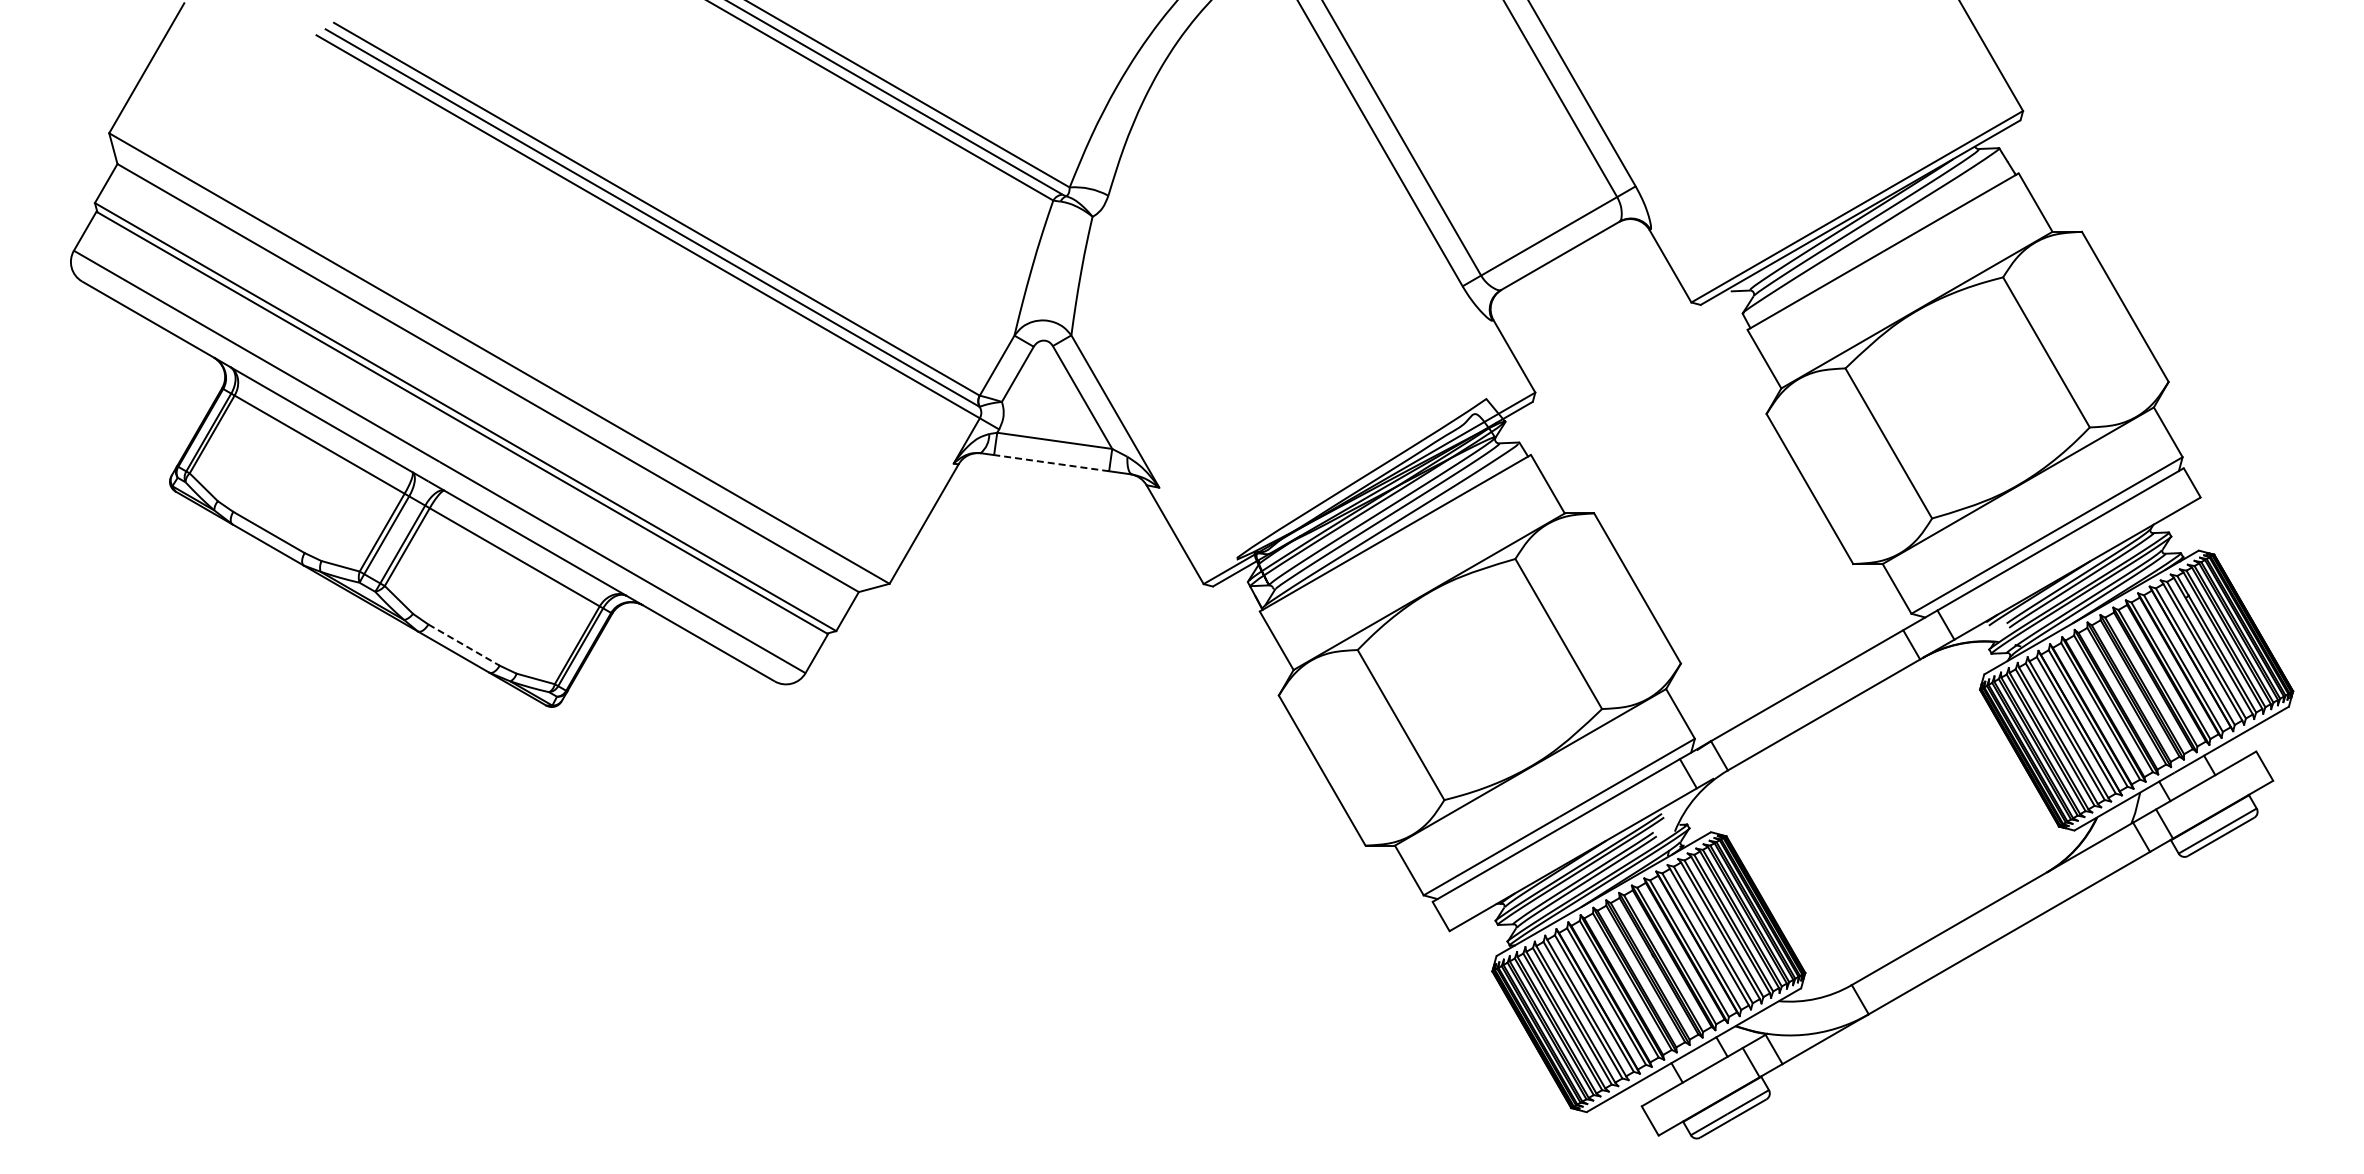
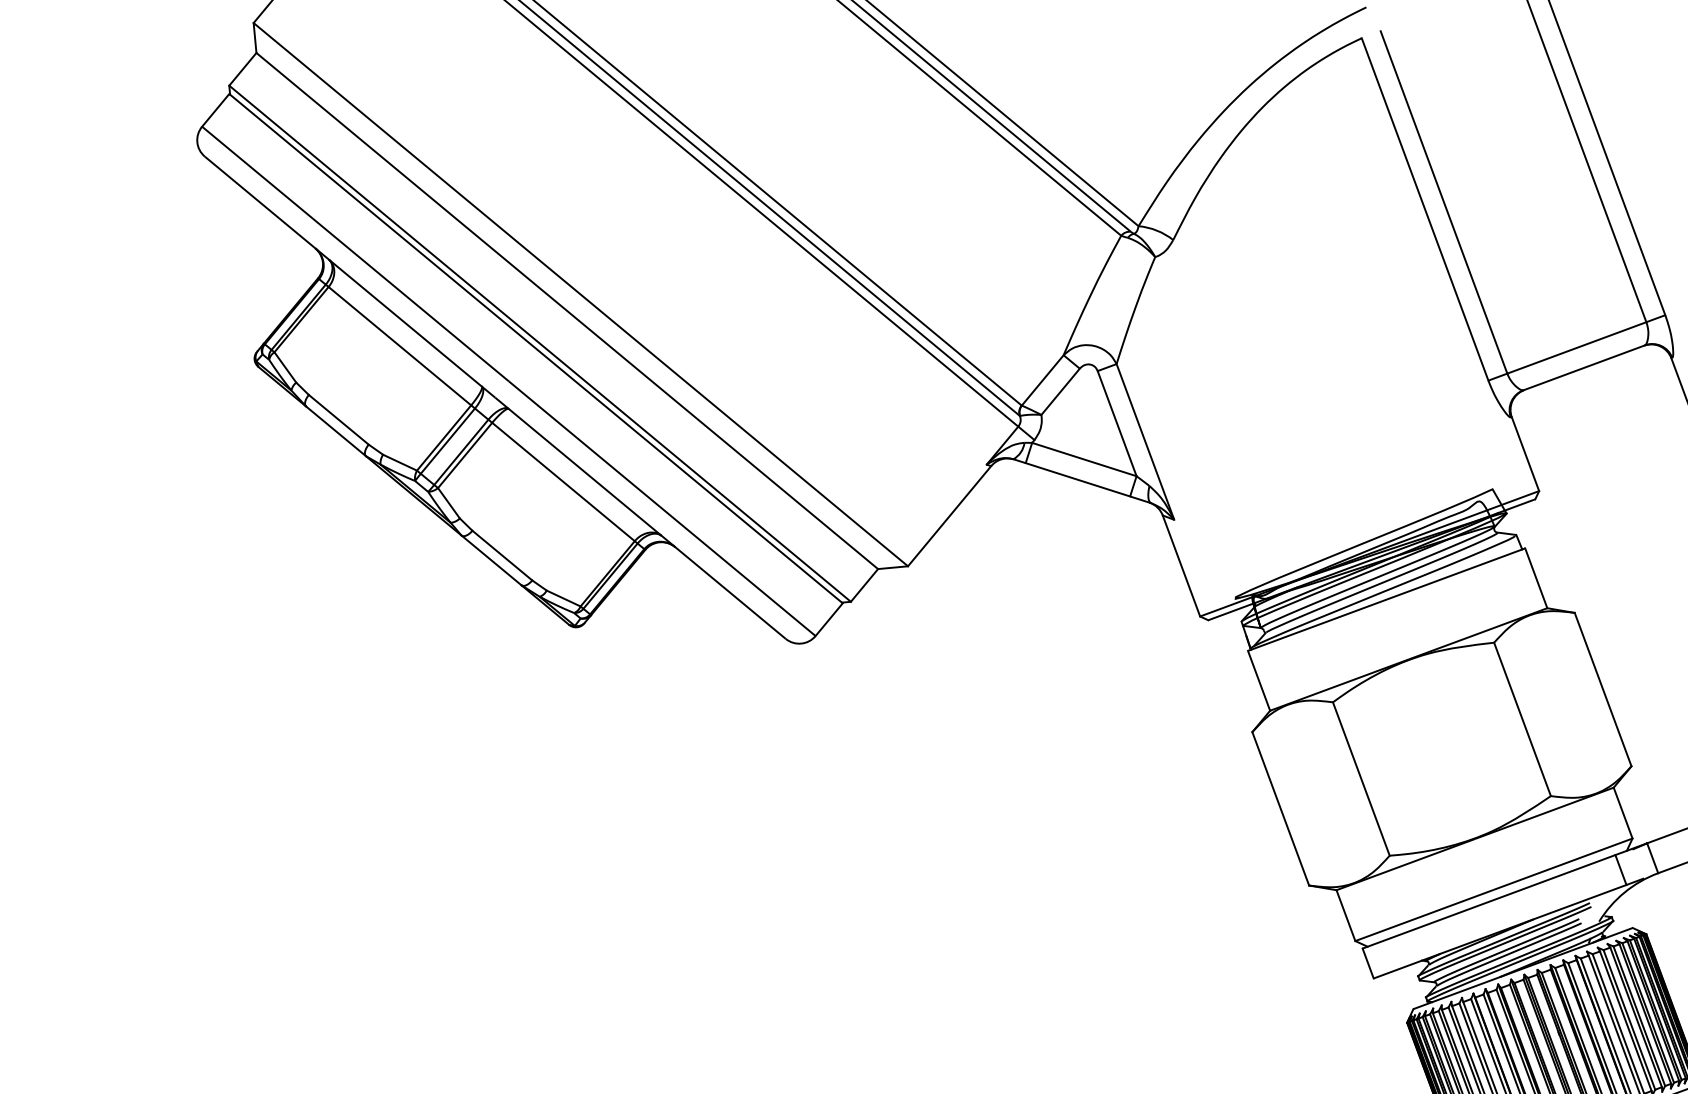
line: (1051, 463) -> (1077, 480), dashed -> solid
line: (464, 645) -> (502, 556), dashed -> solid

